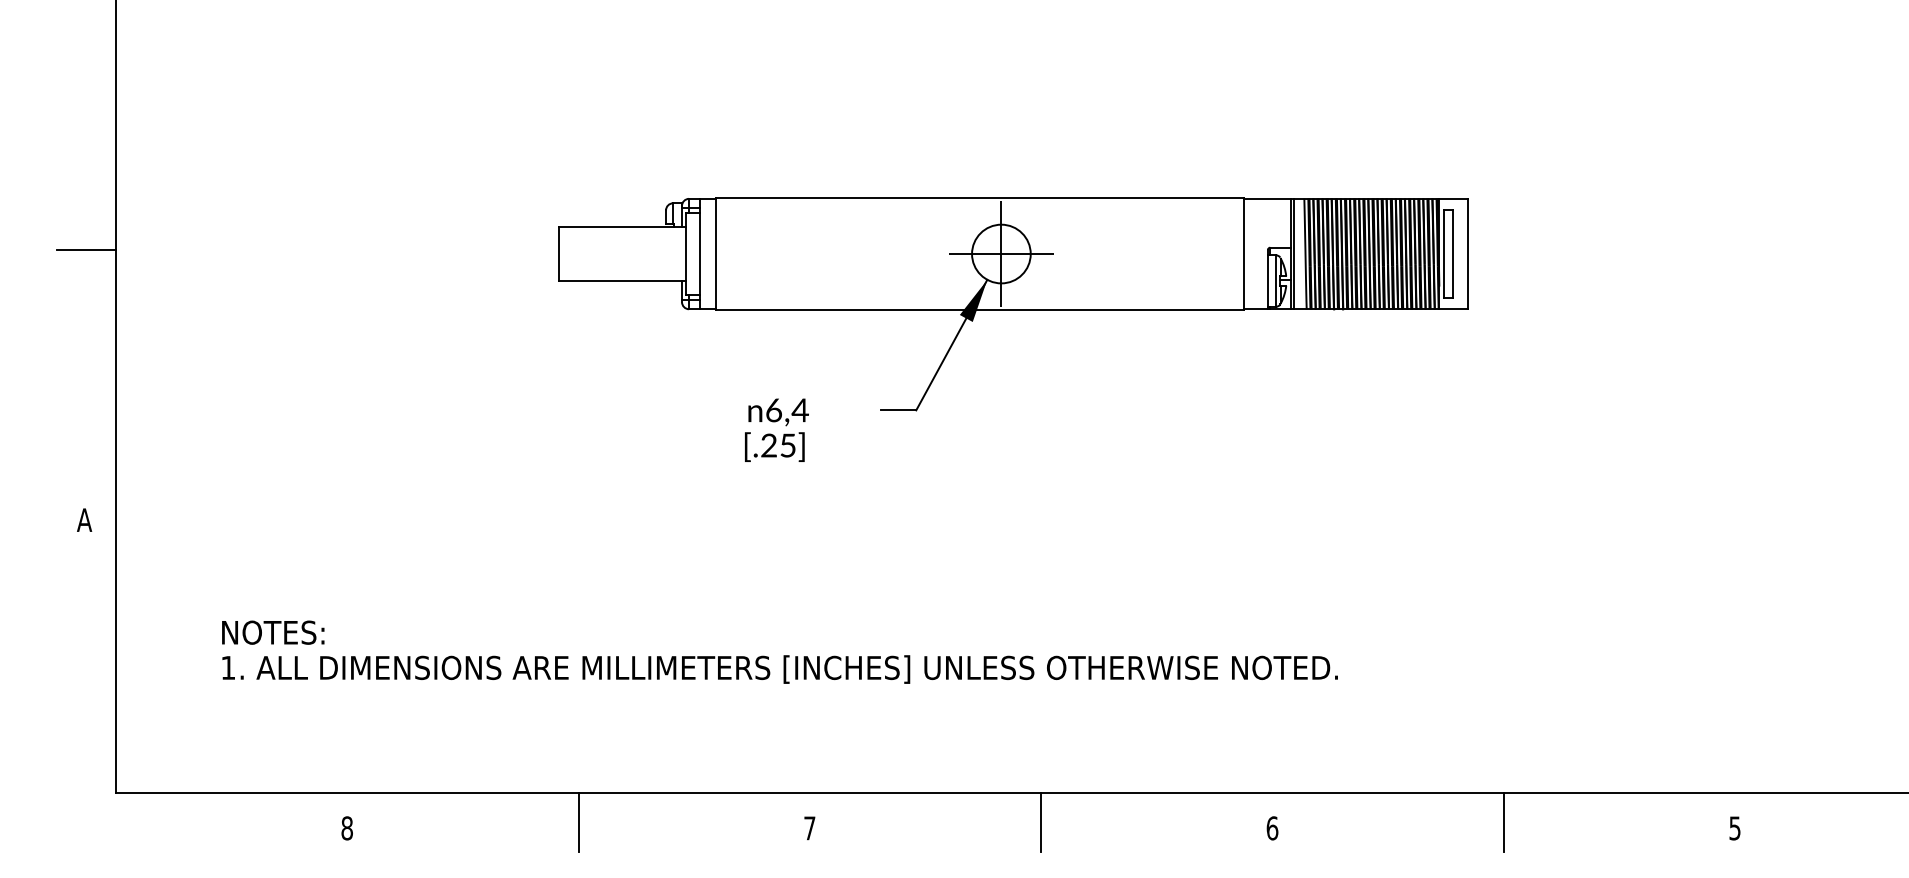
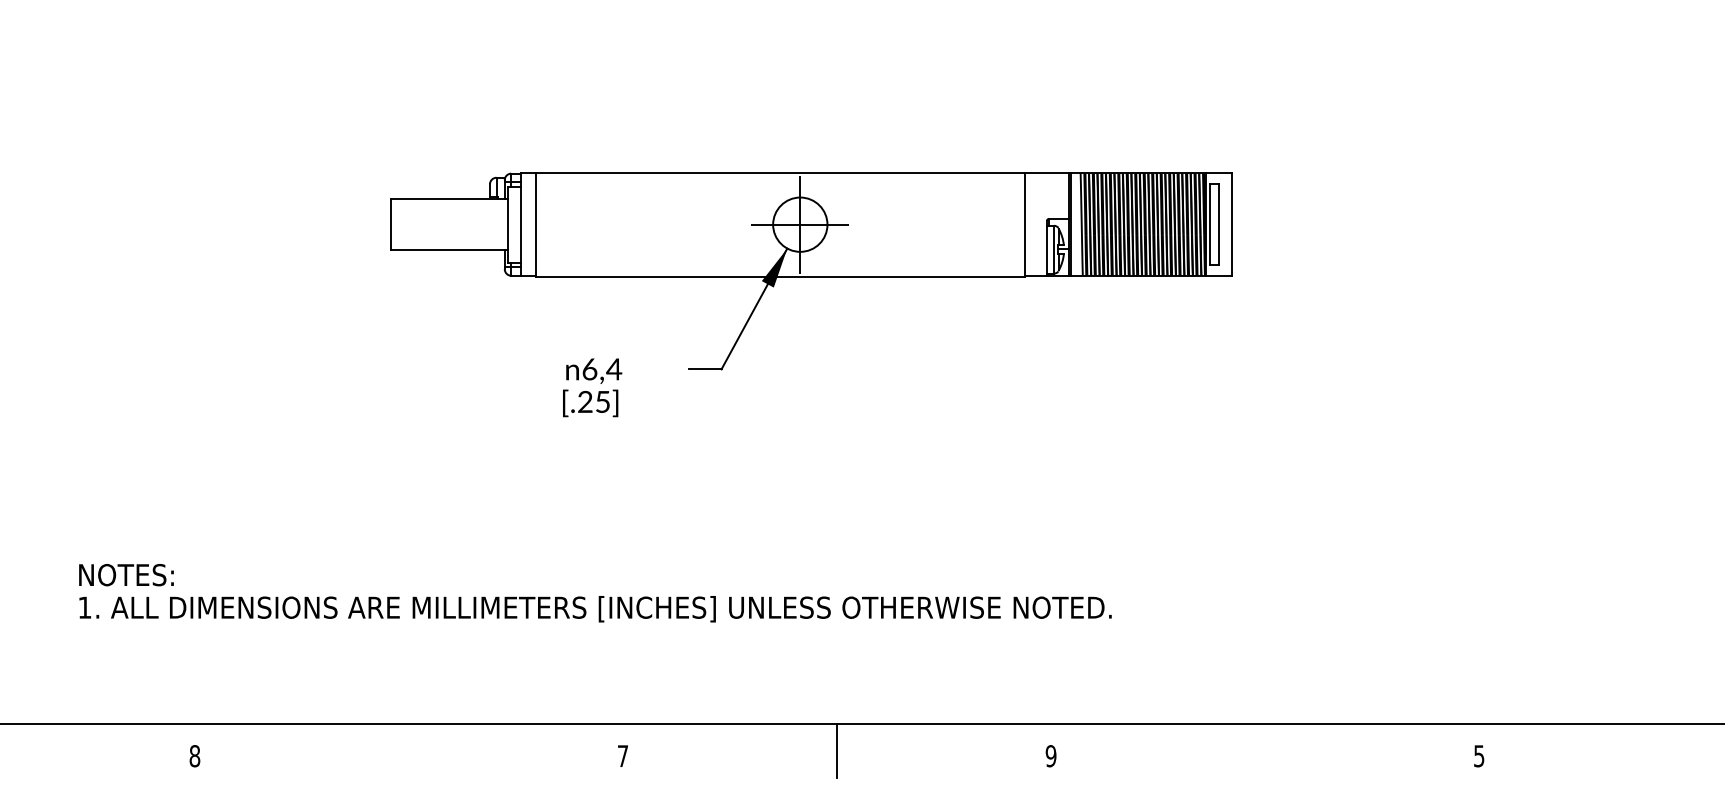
line: (578, 822) -> (408, 750), removed
line: (1503, 822) -> (1264, 750), removed
text: (1272, 828) -> (1051, 756), 6 -> 9

